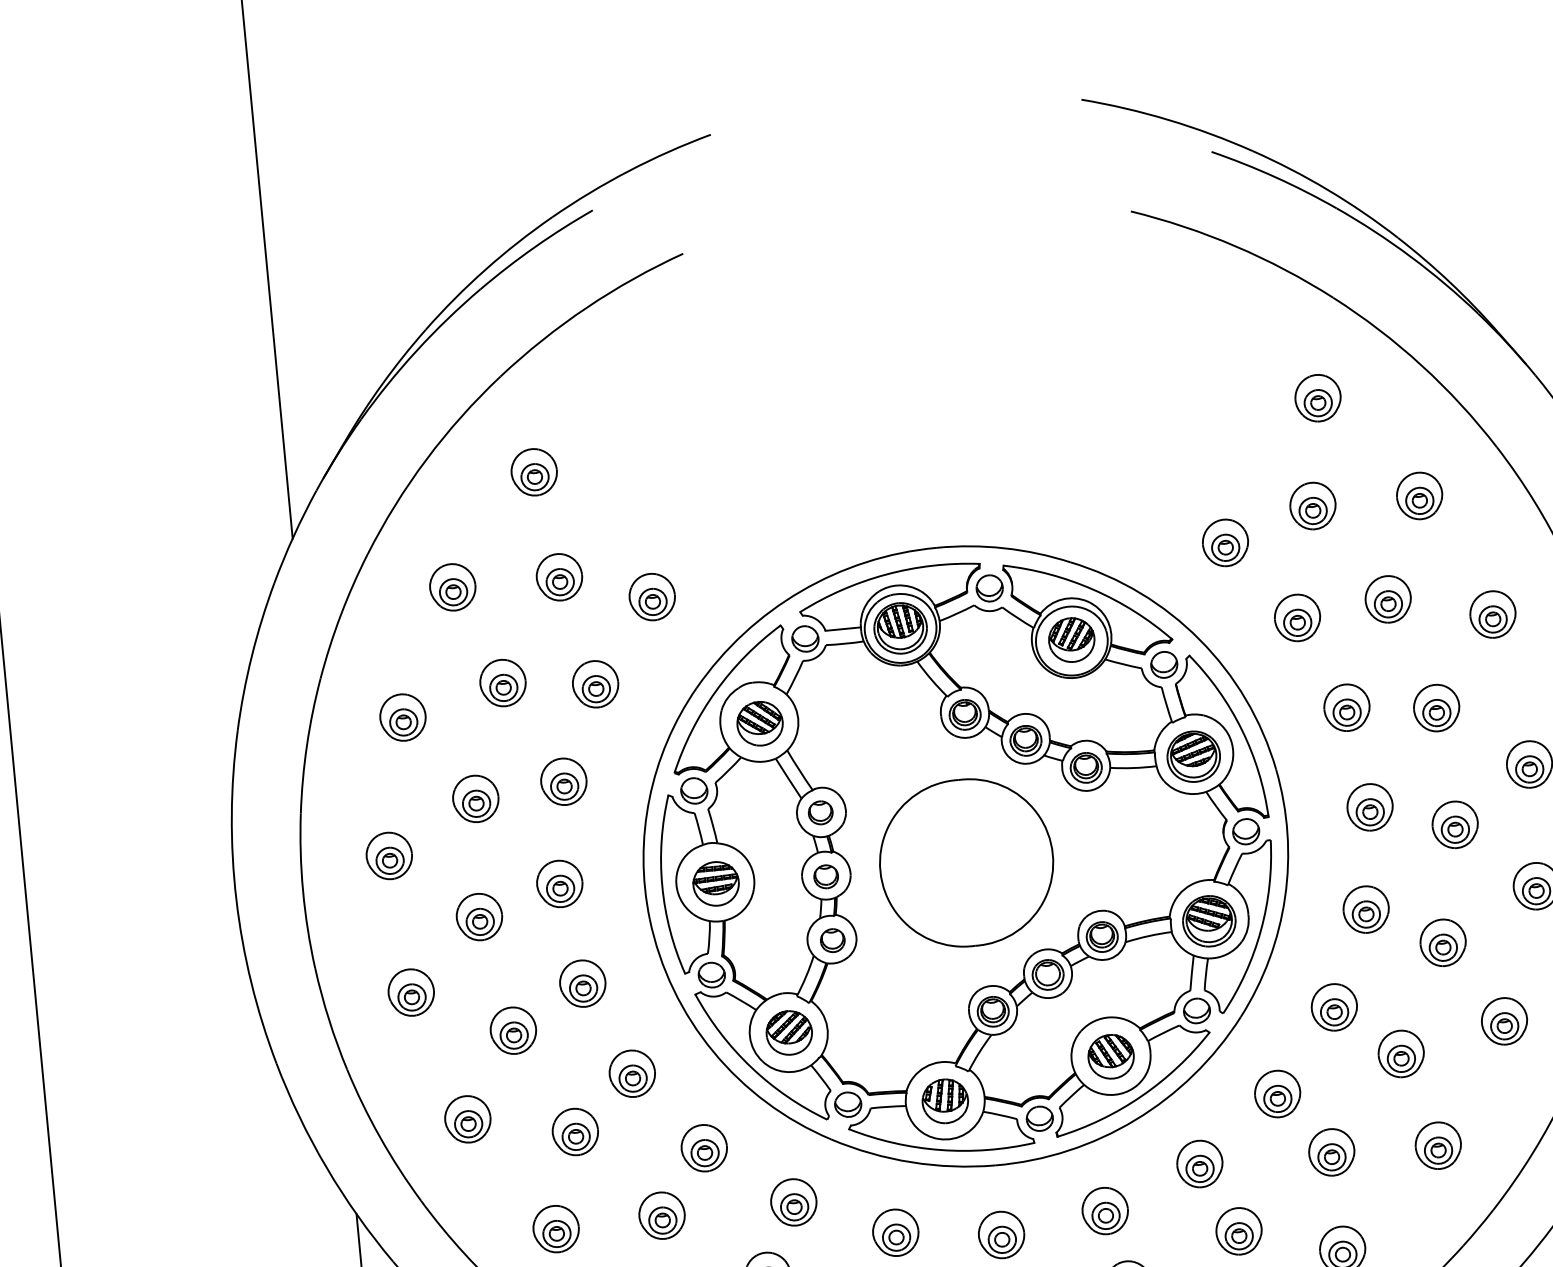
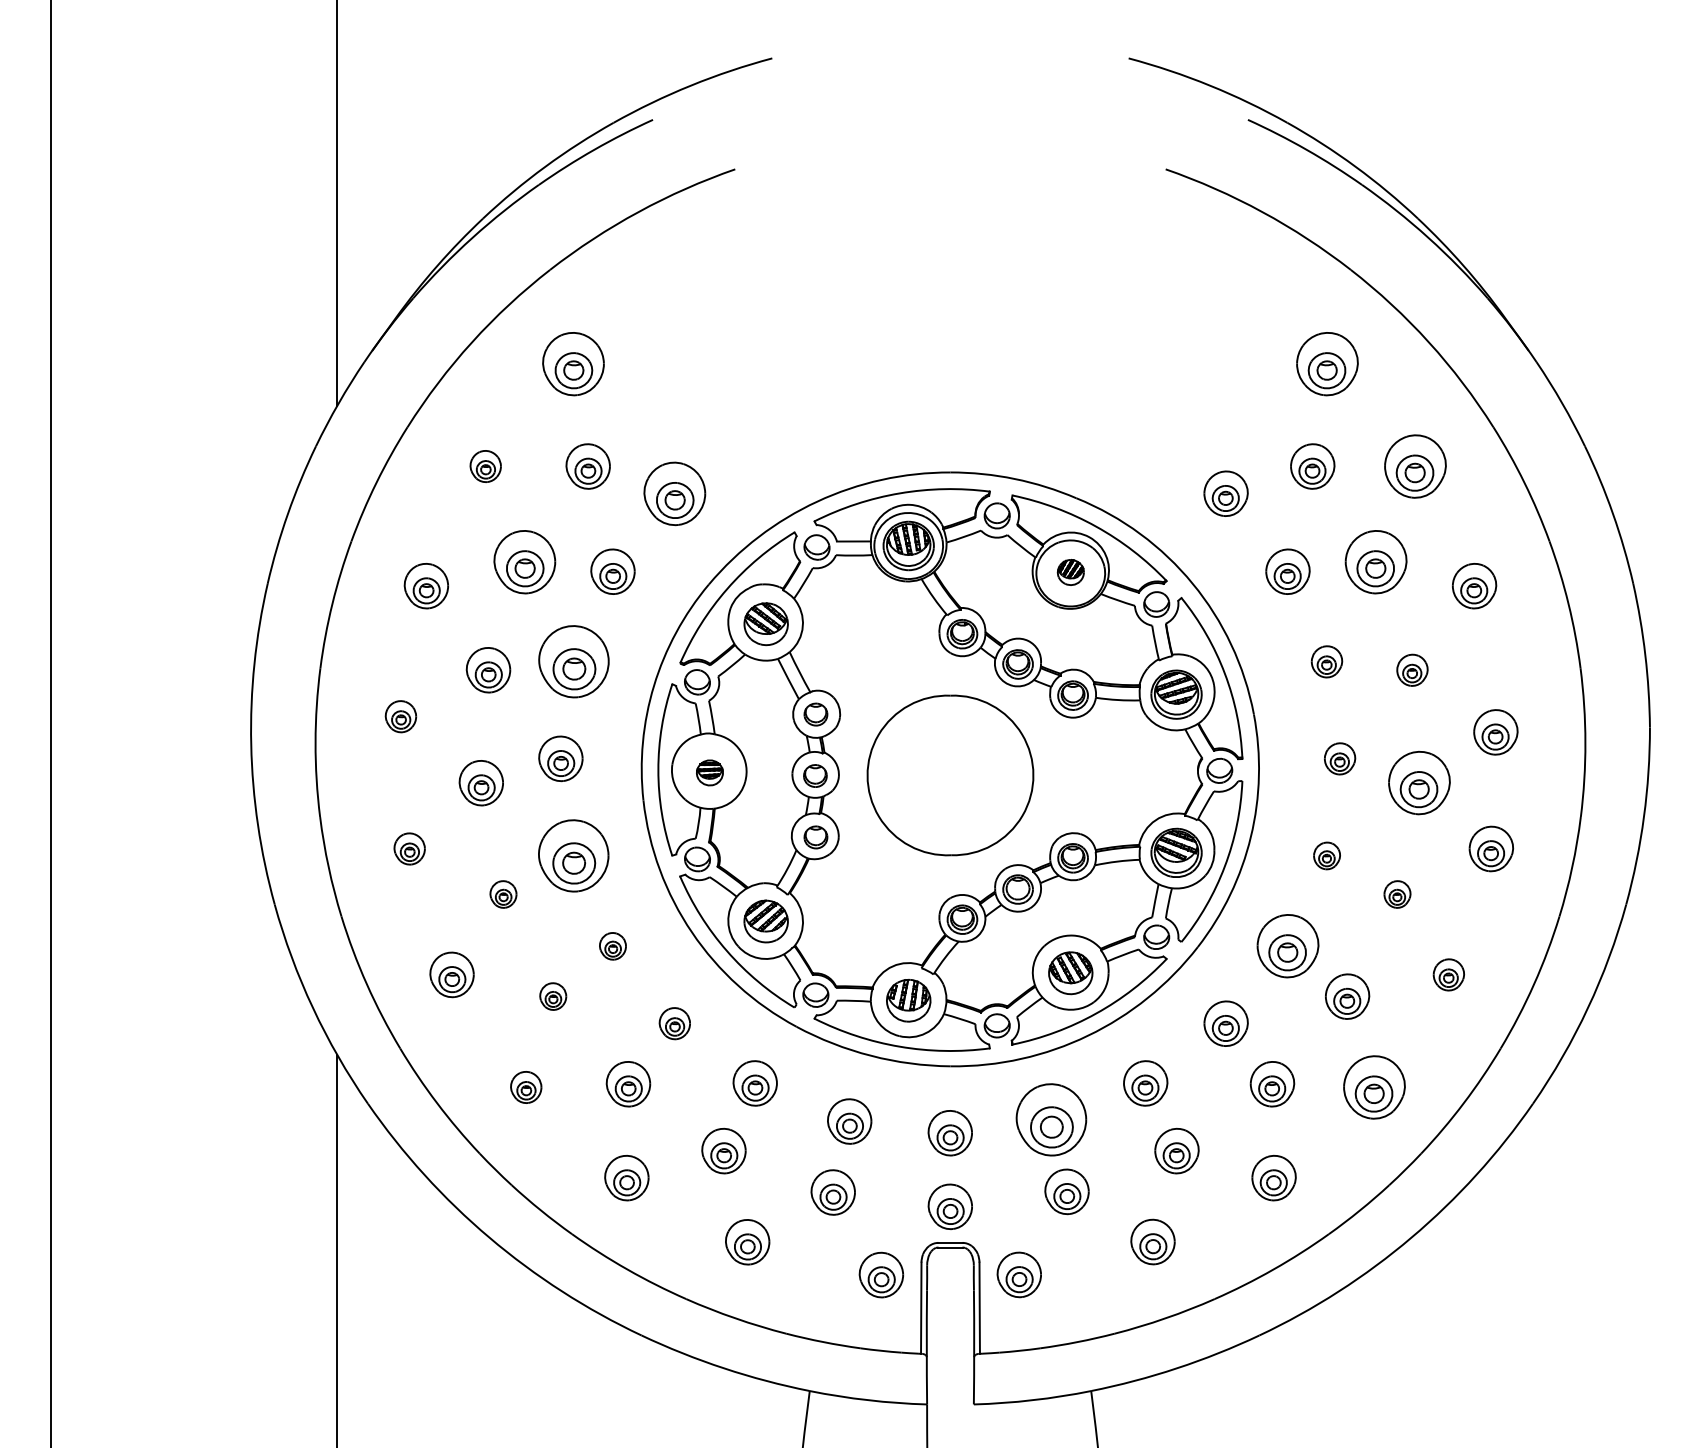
part: (1317, 398) -> (1326, 364), size x1.4
part: (534, 472) -> (573, 364), size x1.4
part: (1418, 496) -> (1414, 466), size x1.4
part: (452, 587) -> (485, 466), size x0.7
part: (651, 596) -> (674, 493), size x1.4
part: (1387, 599) -> (1375, 562), size x1.4
part: (1071, 640) -> (1070, 572), size x0.6
part: (502, 683) -> (524, 562), size x1.4
part: (1346, 707) -> (1326, 661), size x0.7
part: (1436, 708) -> (1412, 670), size x0.7
part: (563, 781) -> (573, 661), size x1.6
part: (1369, 807) -> (1339, 758), size x0.7
part: (1455, 825) -> (1419, 783), size x1.4
part: (388, 855) -> (400, 716), size x0.7
part: (715, 883) -> (709, 772), size x0.6
part: (1365, 909) -> (1326, 855), size x0.6
part: (1443, 942) -> (1397, 894), size x0.6
part: (582, 983) -> (573, 855), size x1.6
part: (411, 992) -> (409, 848), size x0.7
part: (1333, 1007) -> (1287, 946), size x1.4
part: (1504, 1020) -> (1448, 974), size x0.7
part: (513, 1030) -> (503, 894), size x0.6
part: (631, 1074) -> (612, 946), size x0.6
part: (574, 1131) -> (552, 996), size x0.6
part: (1438, 1145) -> (1374, 1087), size x1.4
part: (703, 1148) -> (674, 1023), size x0.7
part: (1104, 1210) -> (1050, 1119), size x1.6
part: (555, 1229) -> (525, 1087), size x0.7

